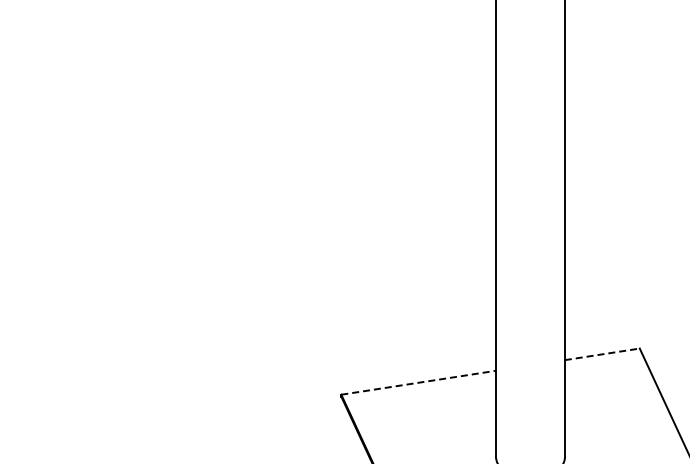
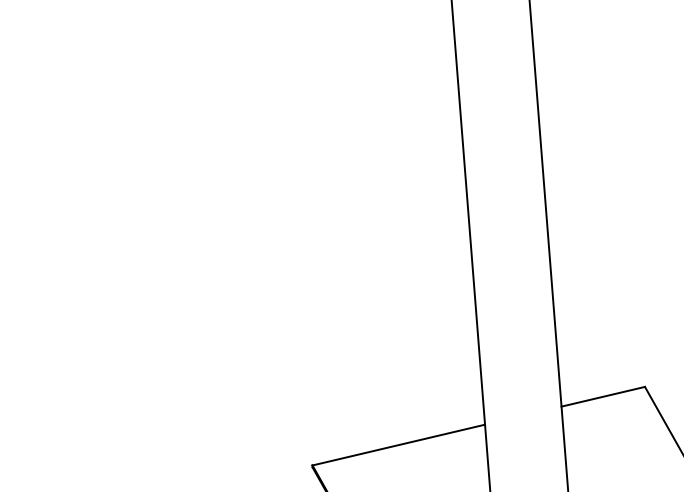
line: (602, 354) -> (603, 396), dashed -> solid
line: (419, 382) -> (399, 444), dashed -> solid

